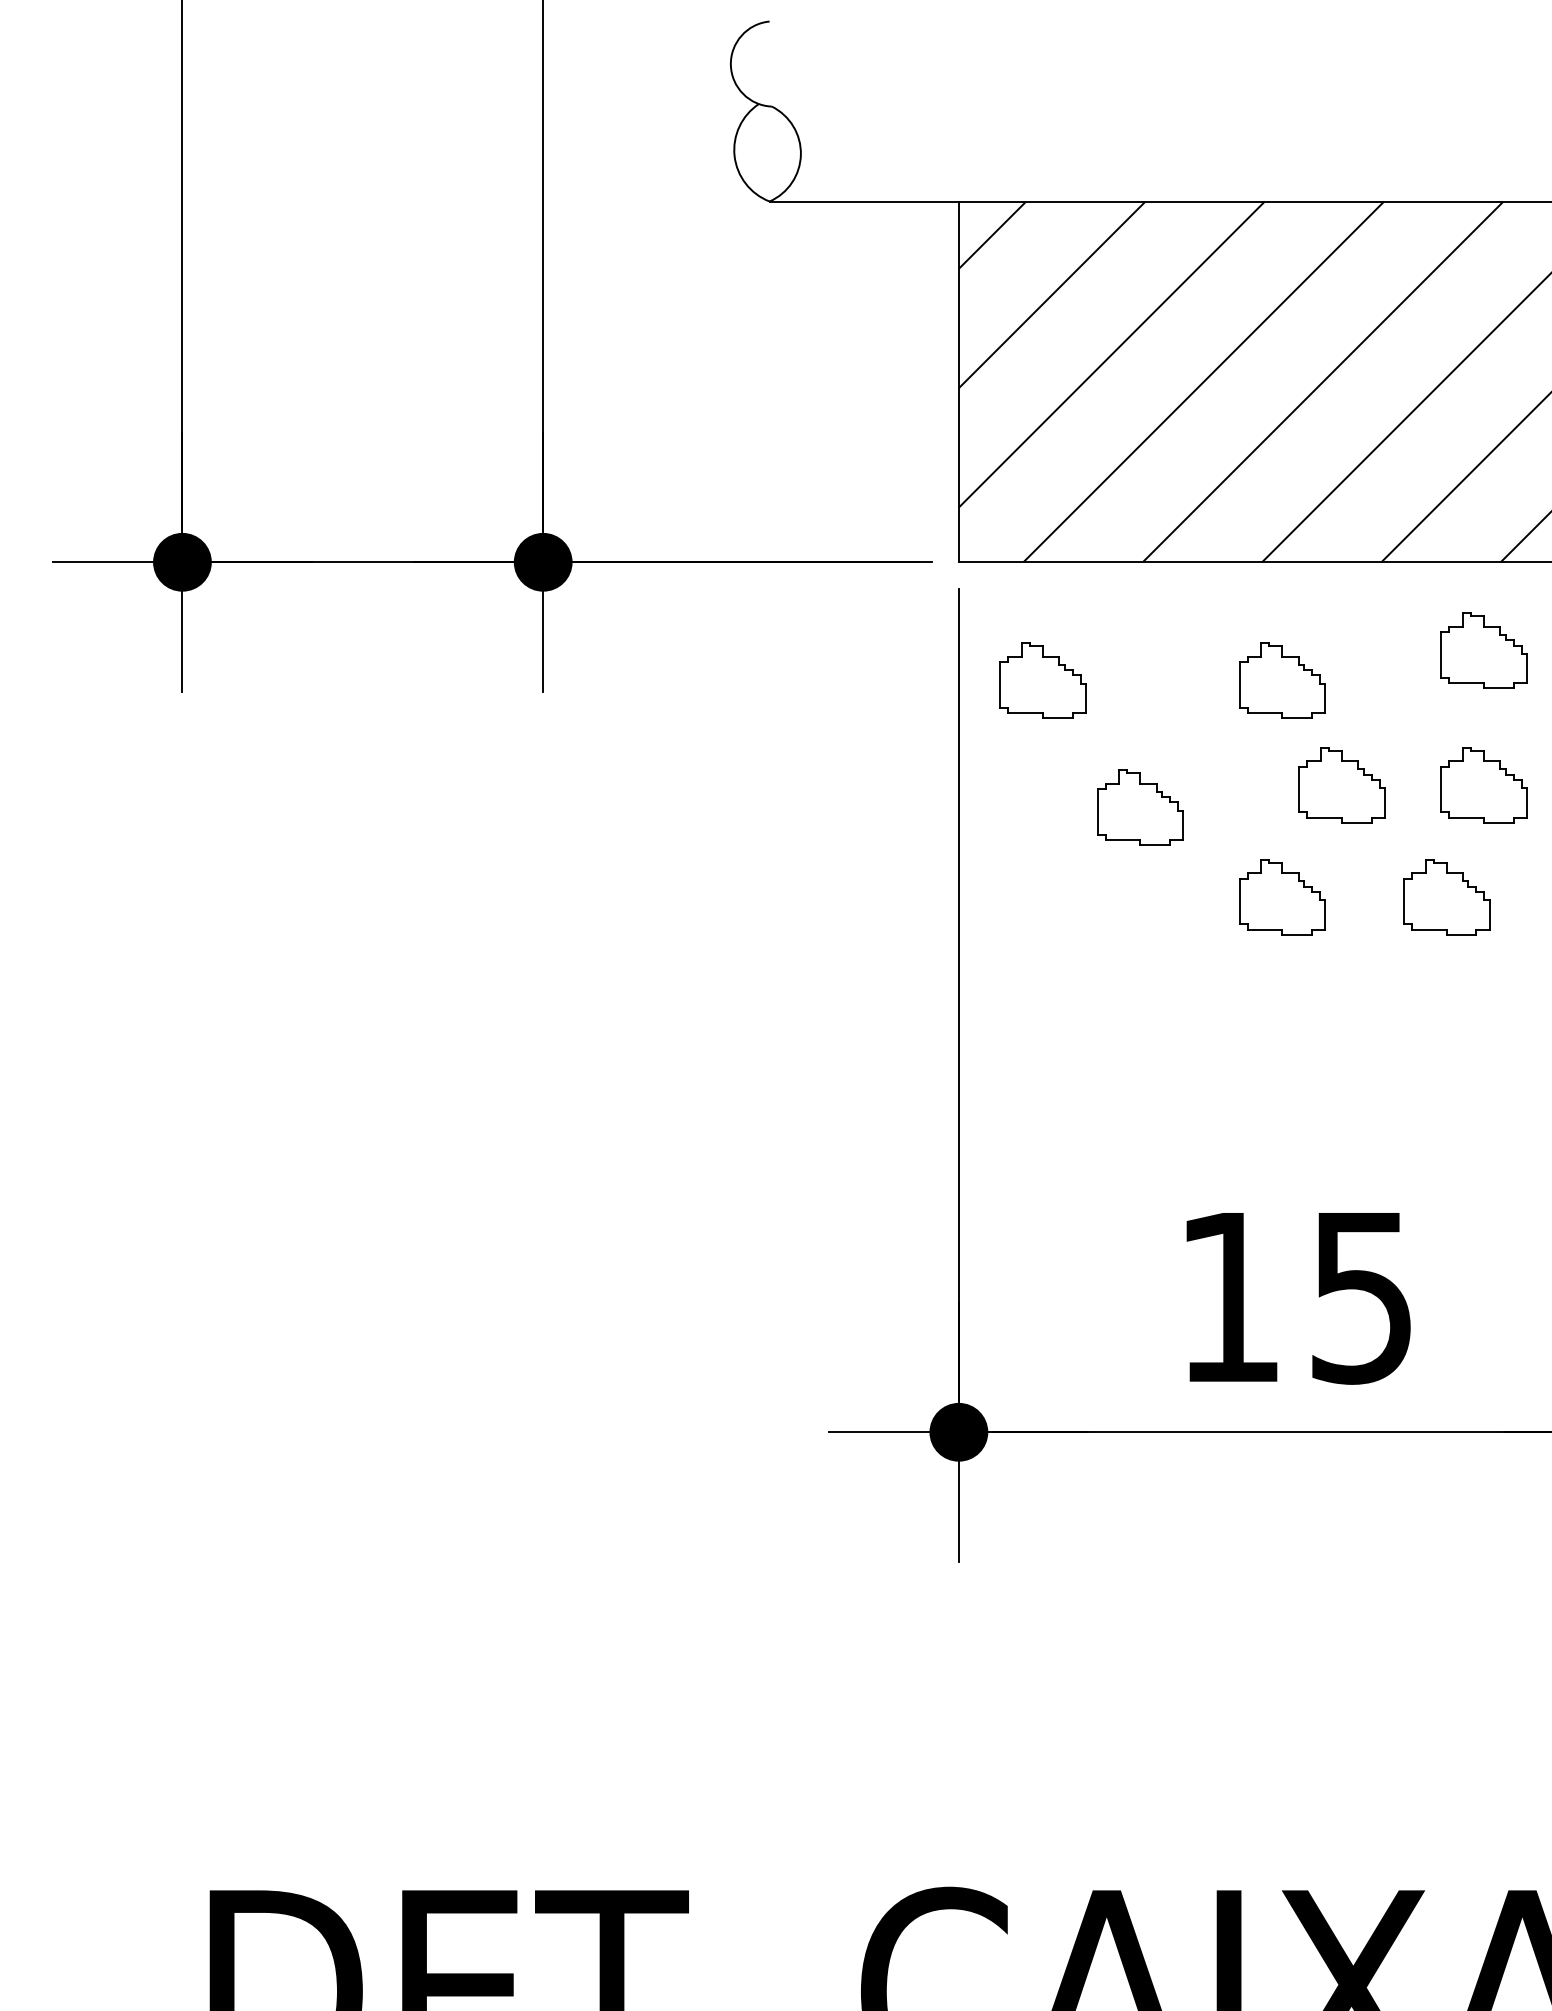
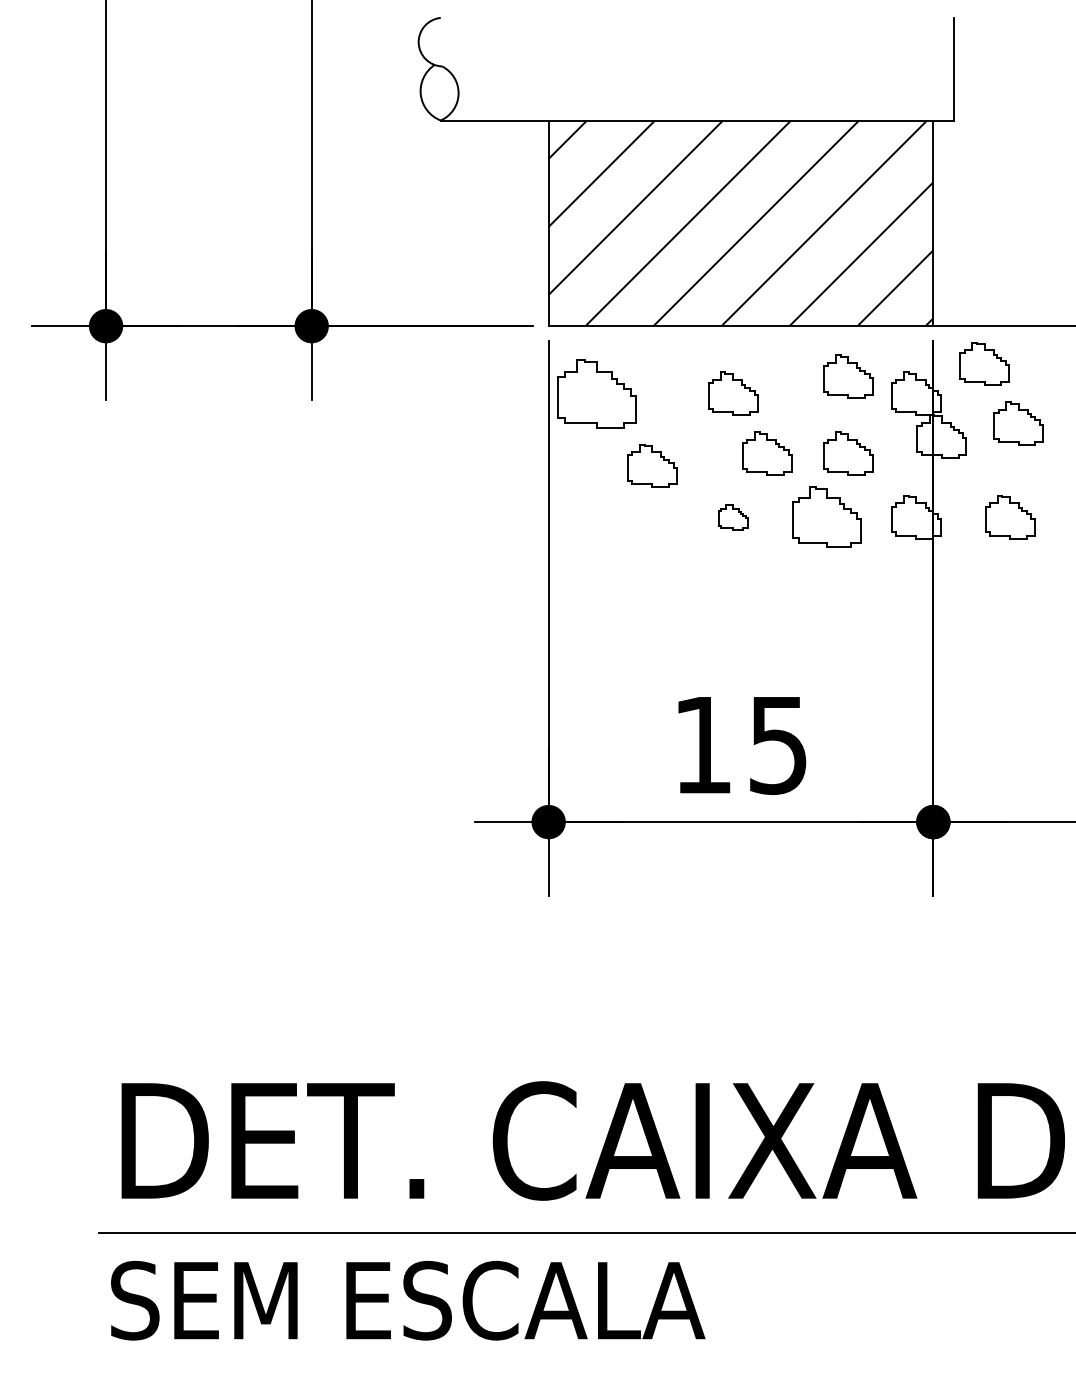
part: (1042, 680) -> (596, 393), size x1.6
part: (1283, 897) -> (733, 517), size x0.6
part: (1446, 897) -> (826, 517), size x1.4

